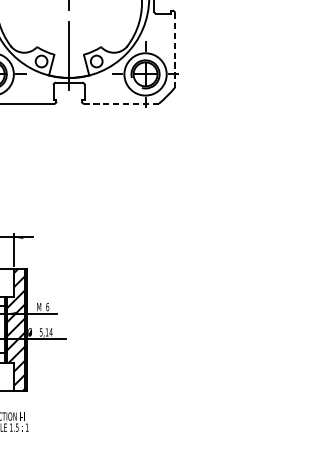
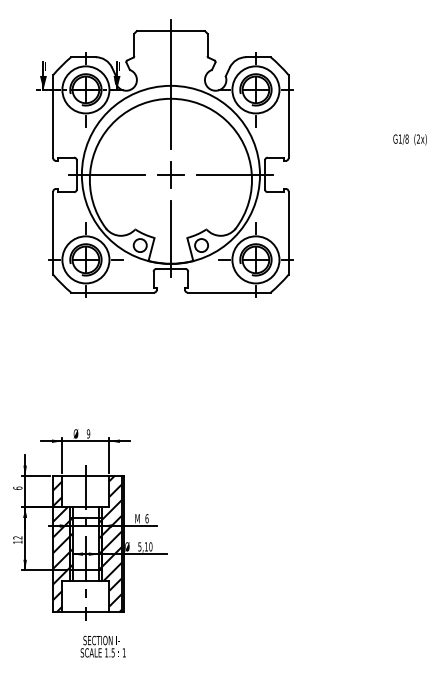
line: (174, 50) -> (288, 233), dashed -> solid
line: (121, 103) -> (229, 292), dashed -> solid
text: (50, 332) -> (150, 546), 5,14 -> 5,10

